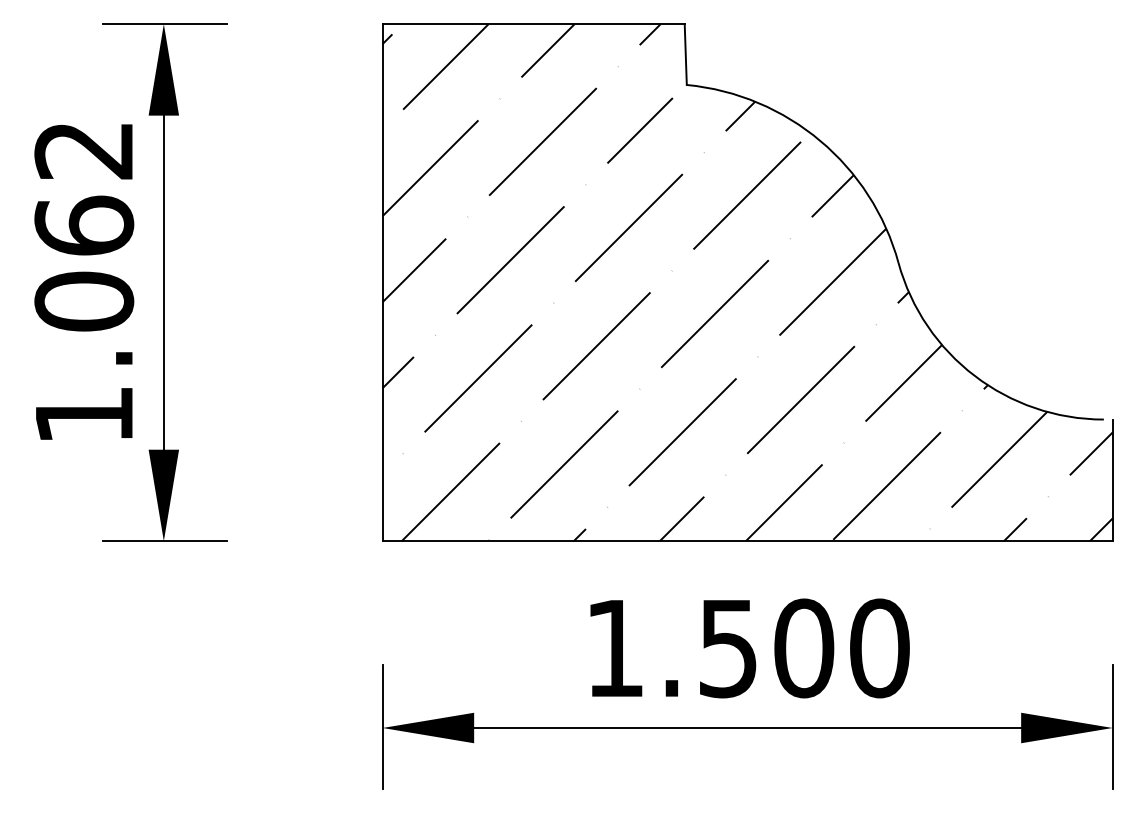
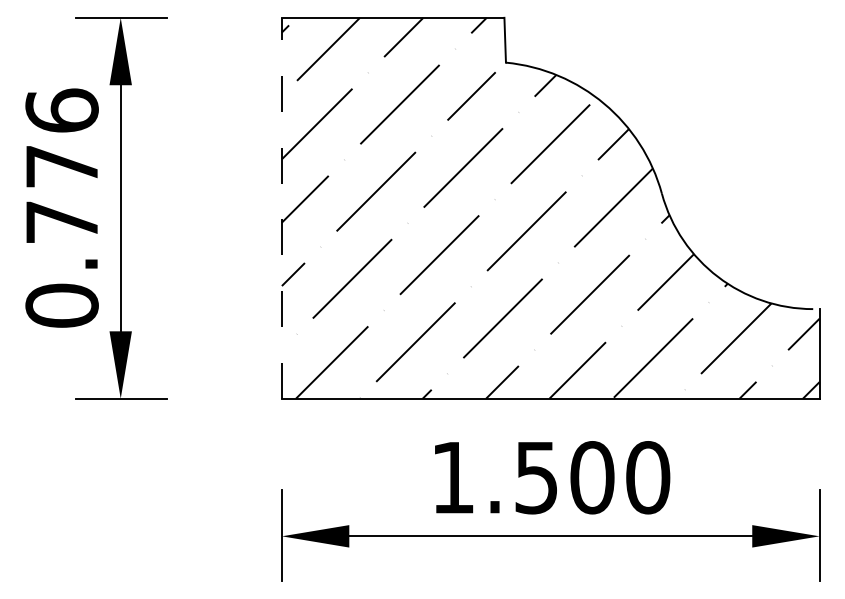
text: (83, 281) -> (61, 207), 1.062 -> 0.776
line: (382, 281) -> (281, 207), solid -> dashed

